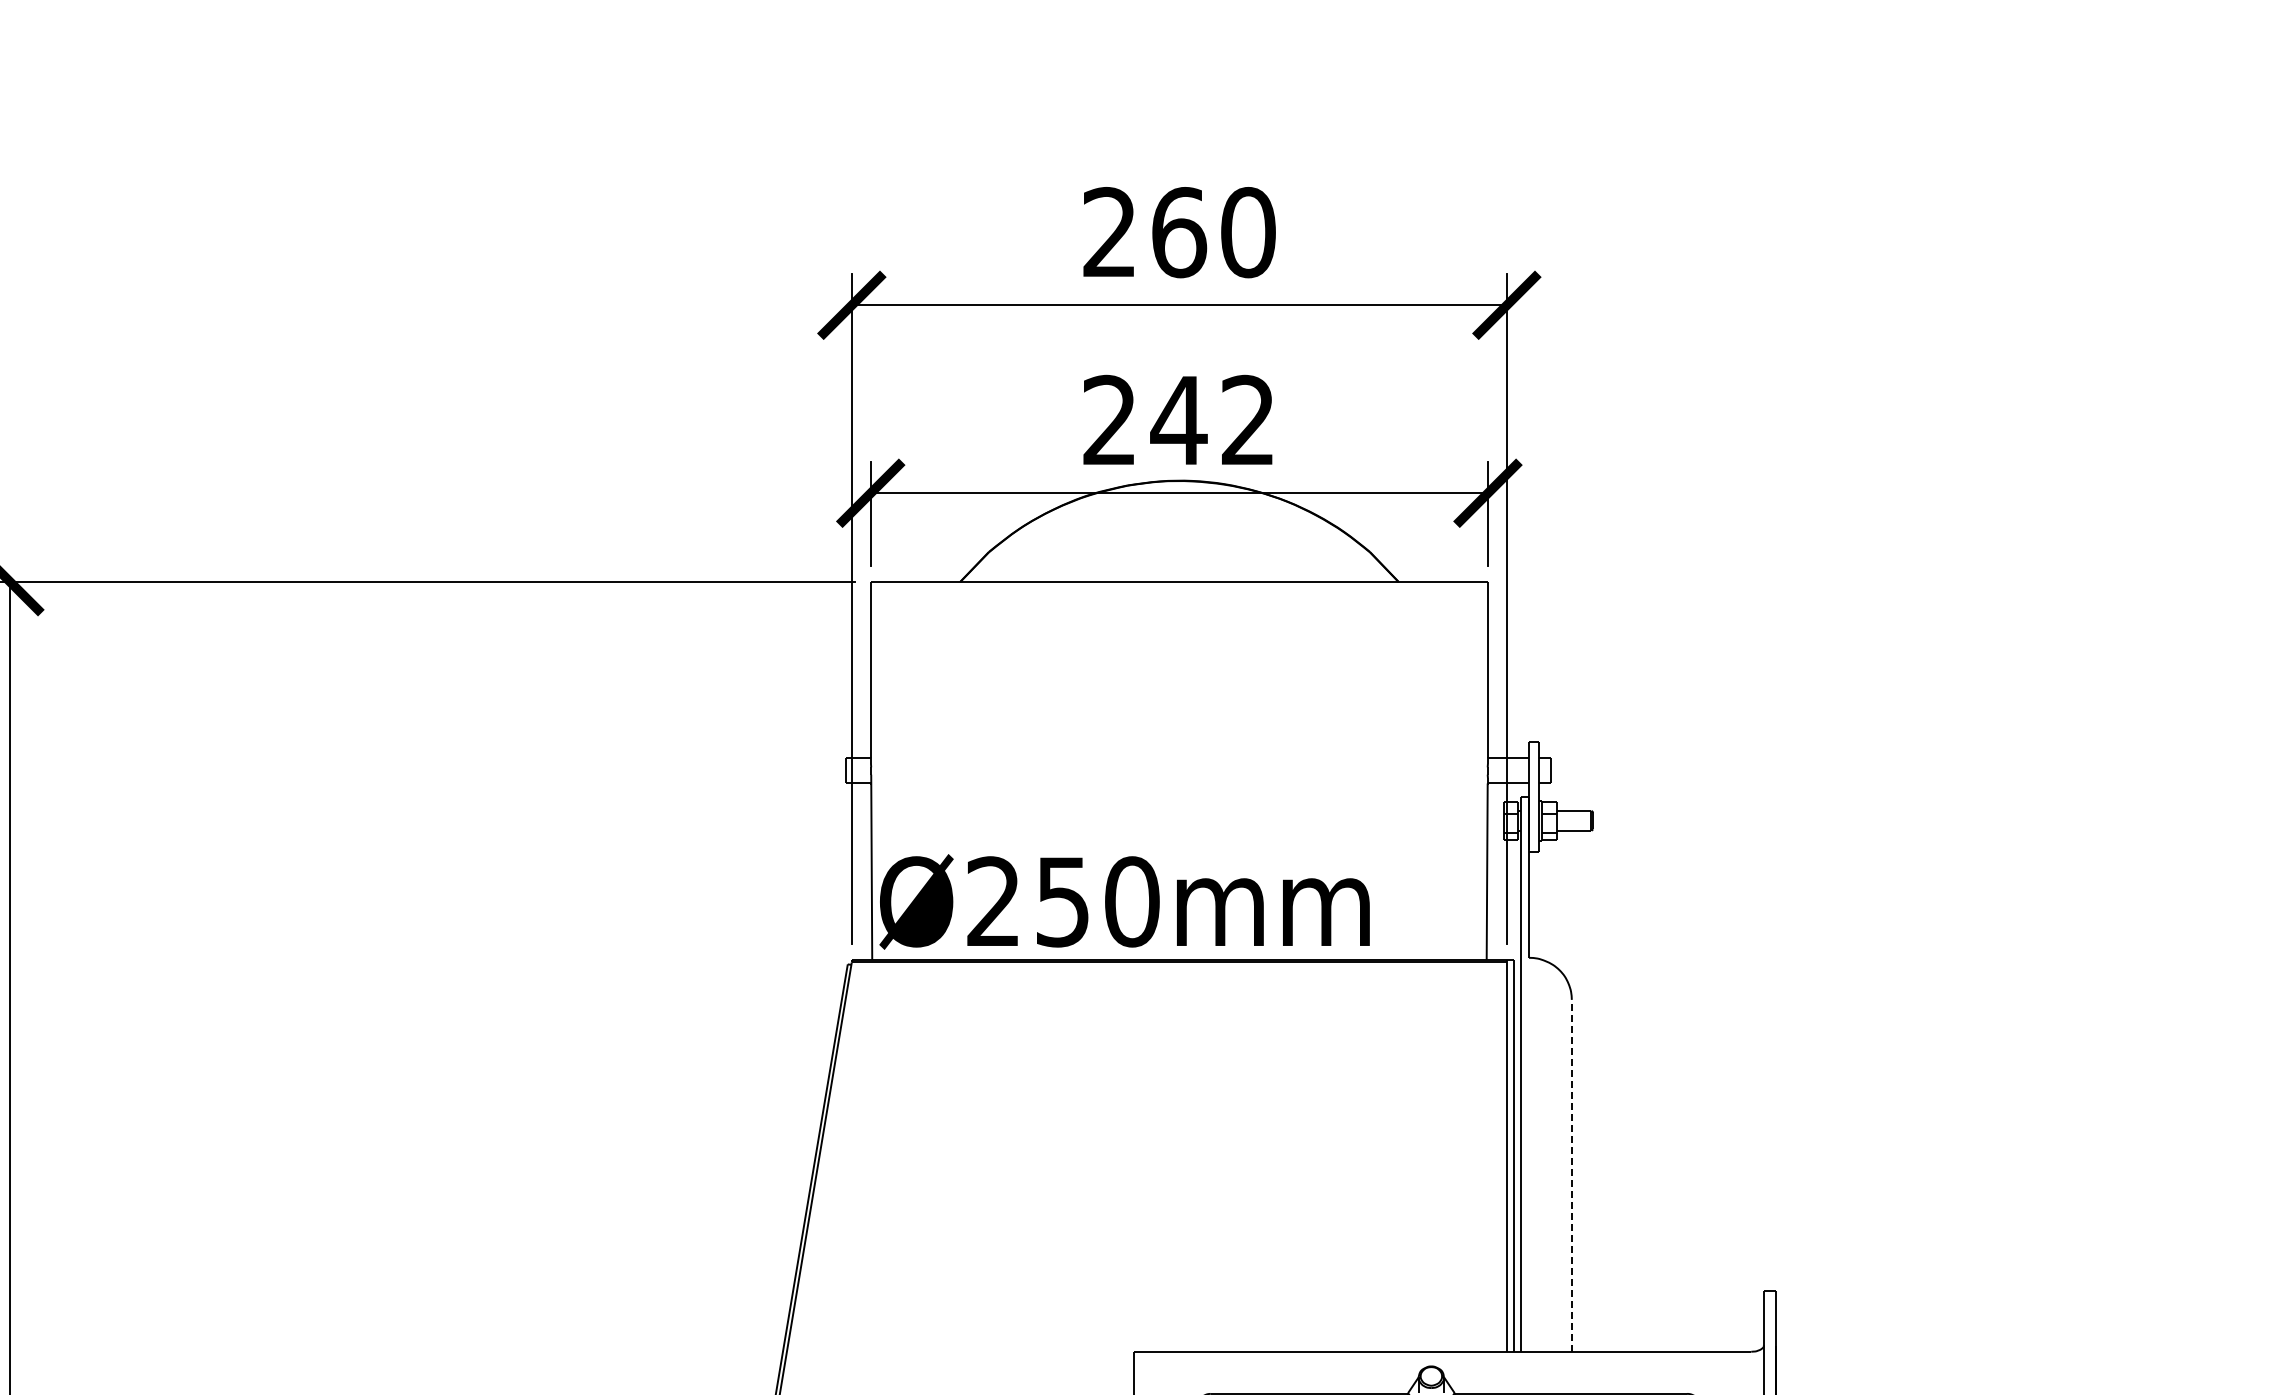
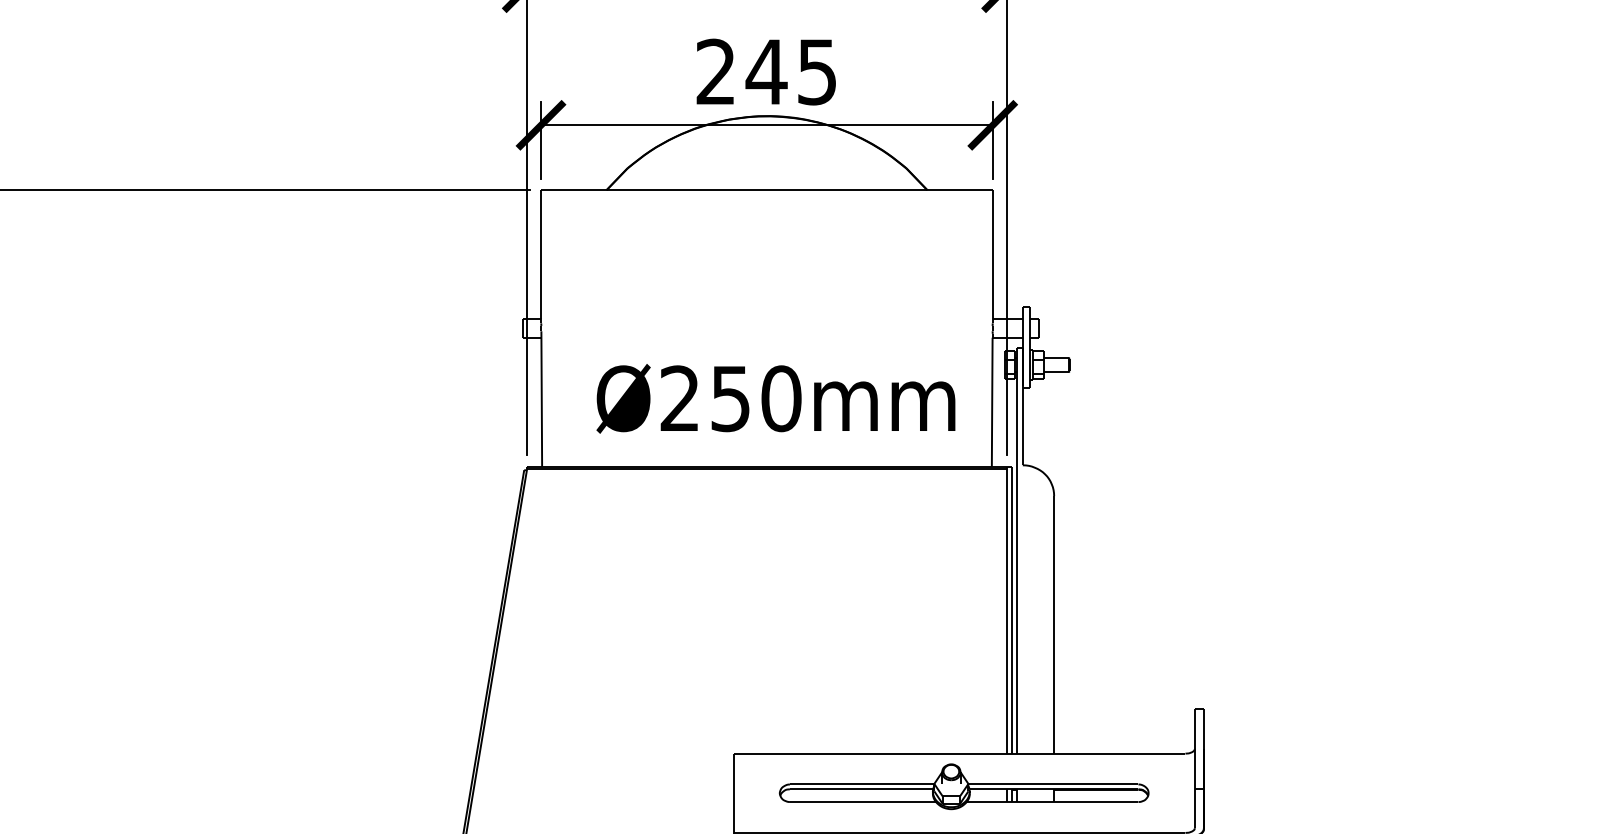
text: (1247, 420) -> (816, 72), 242 -> 245
text: (1124, 901) -> (775, 398), moved
line: (1571, 1175) -> (1053, 624), dashed -> solid

